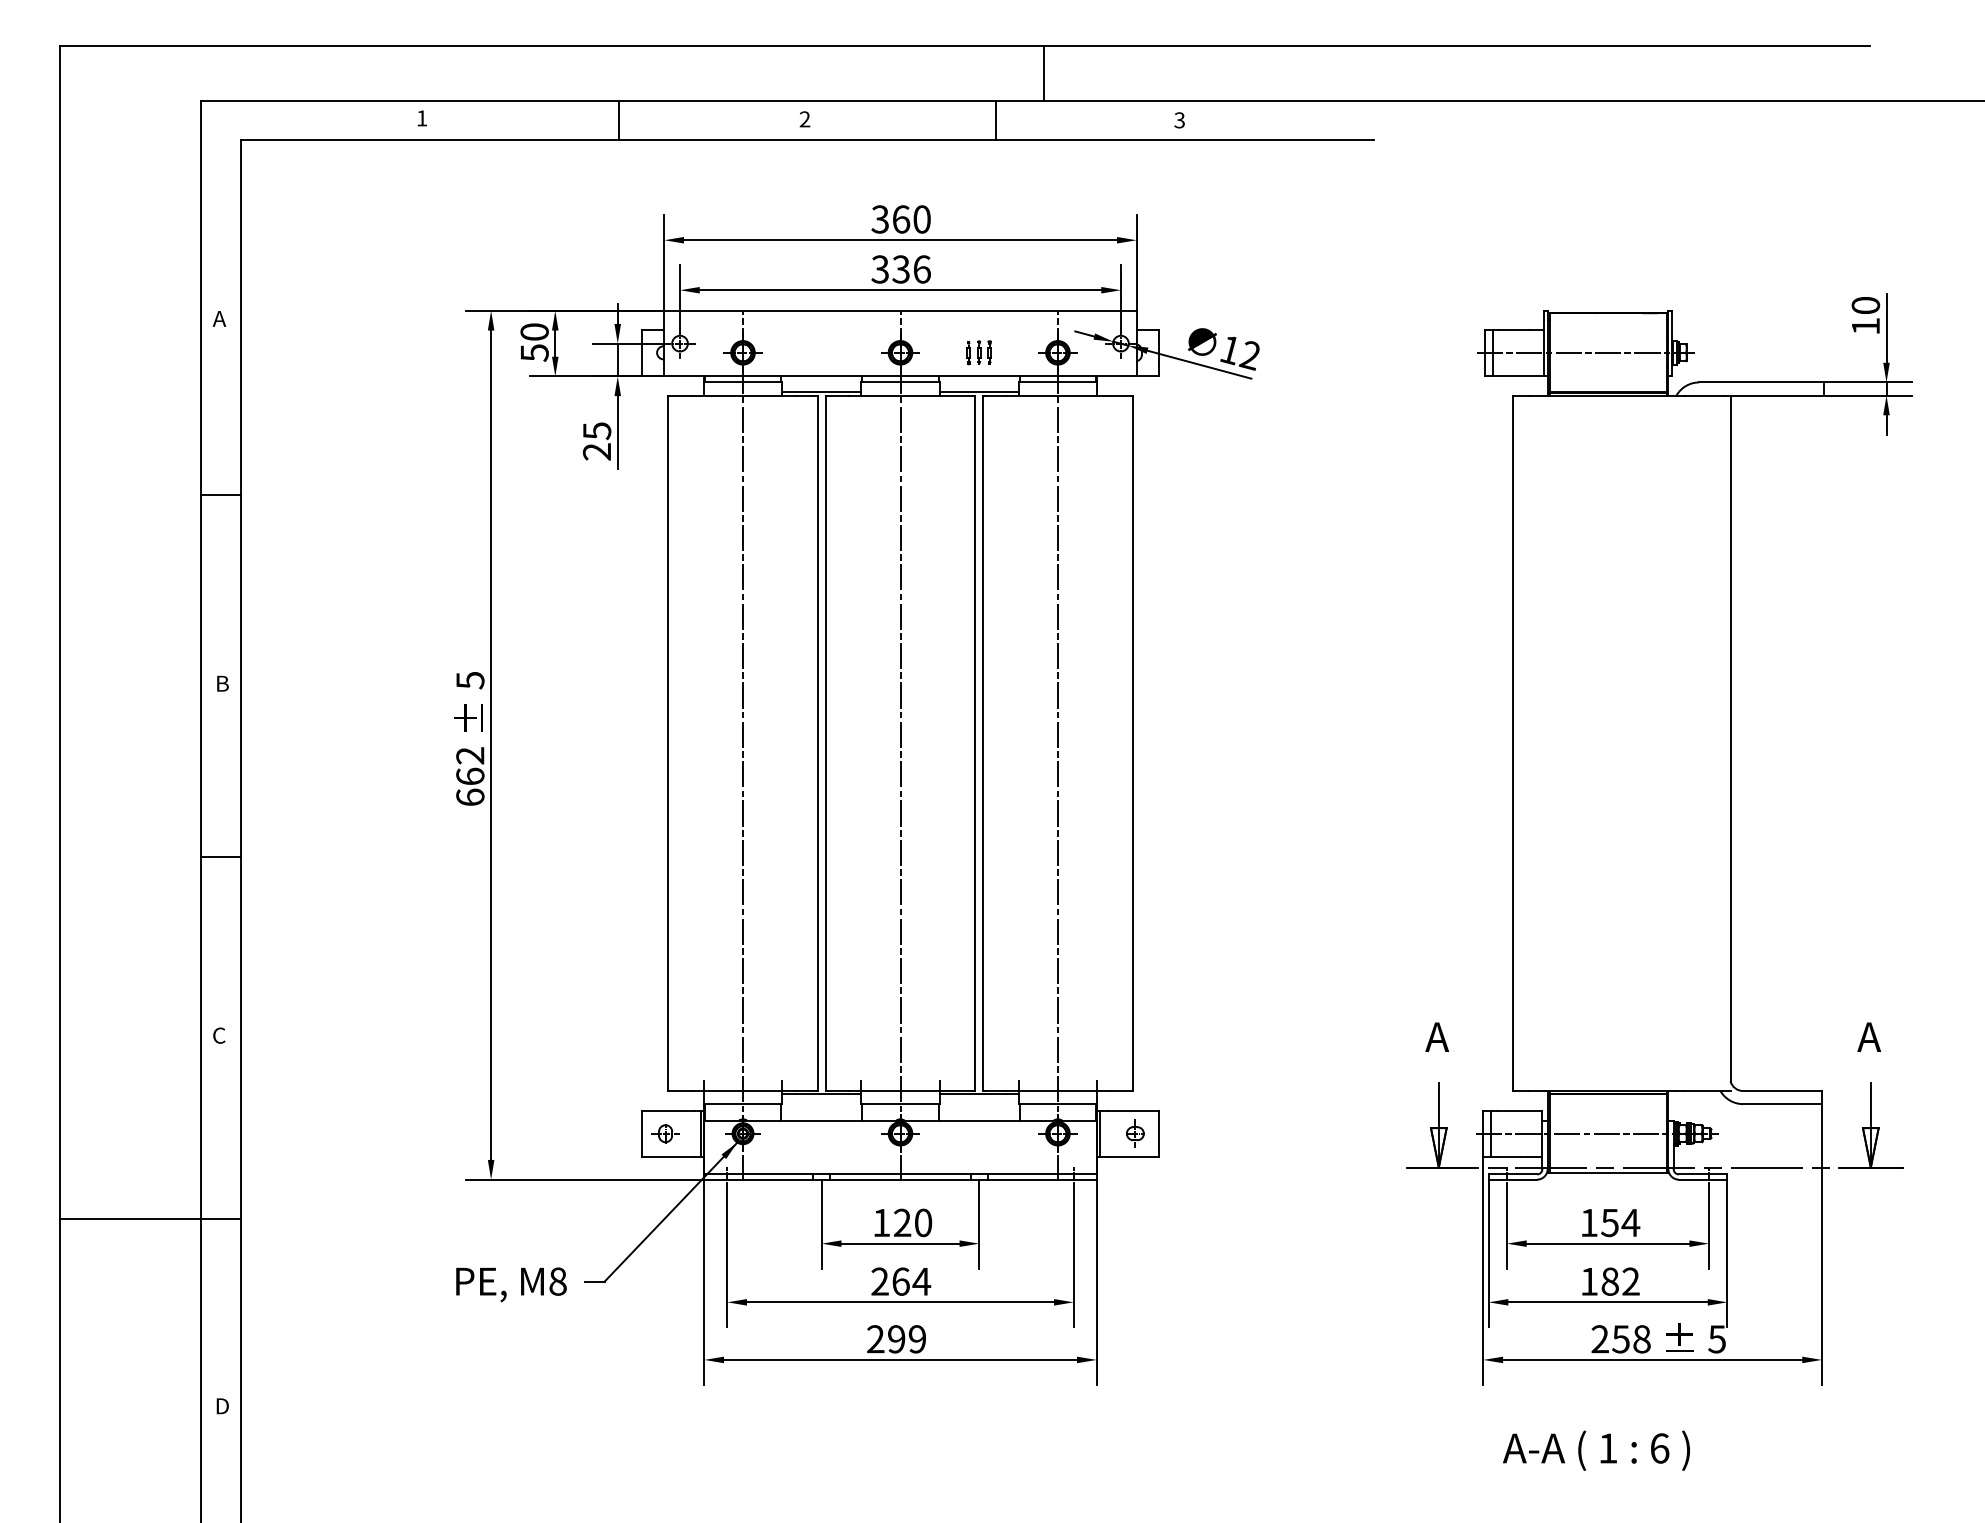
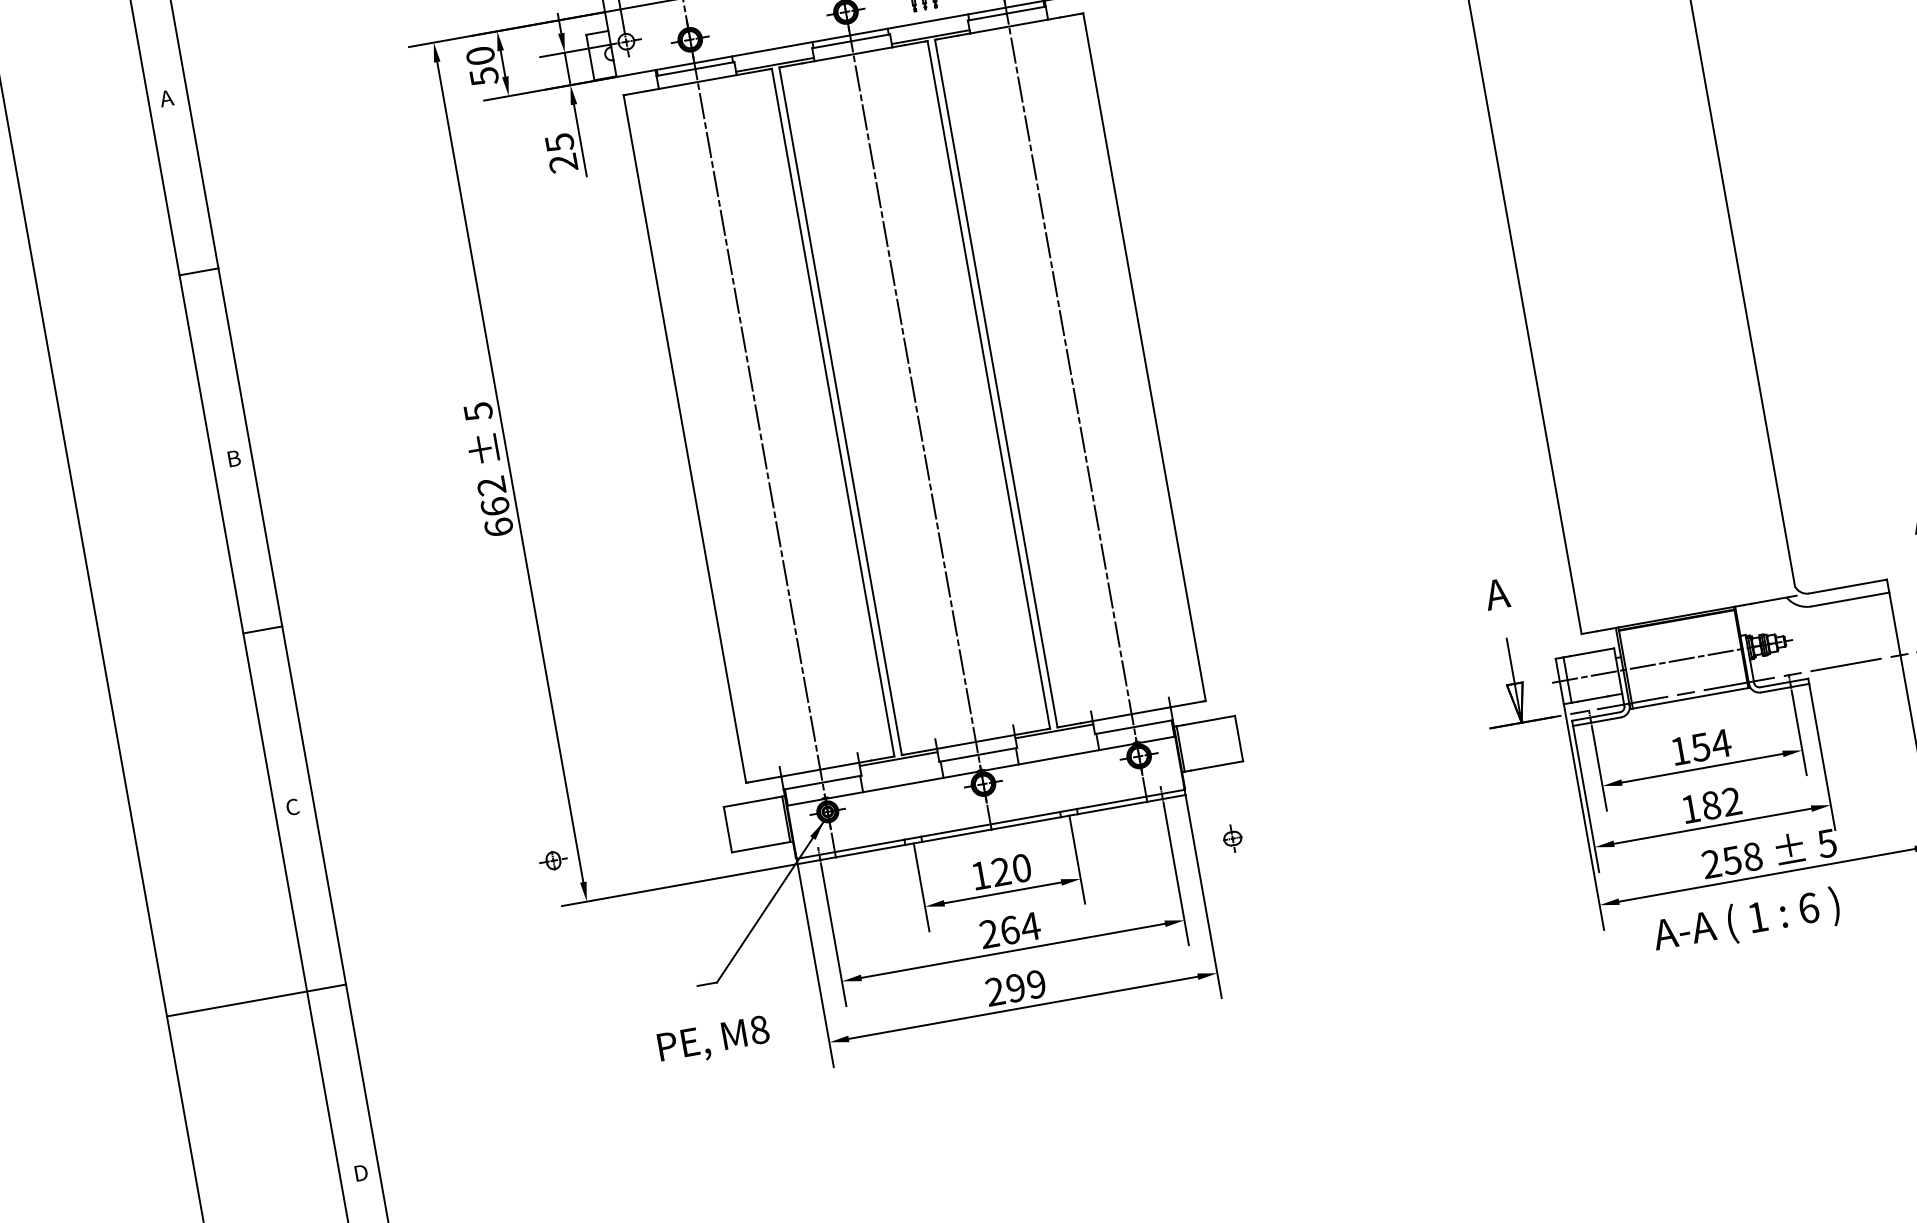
part: (665, 1133) -> (553, 860), moved
part: (1135, 1133) -> (1232, 838), moved
text: (511, 1284) -> (714, 1041), moved
text: (1596, 1450) -> (1746, 921), moved

